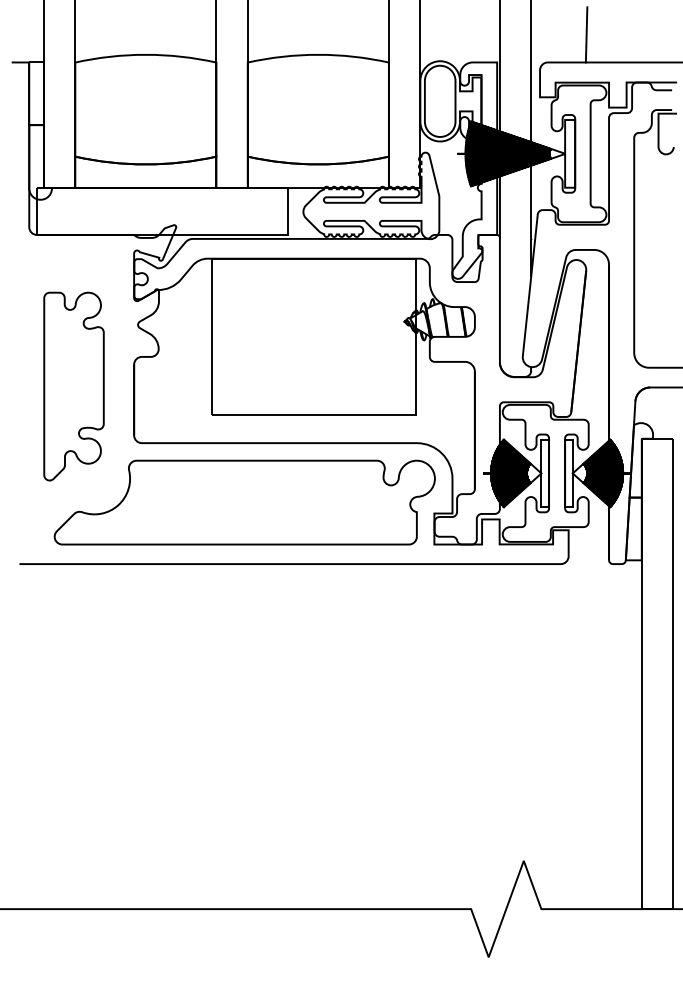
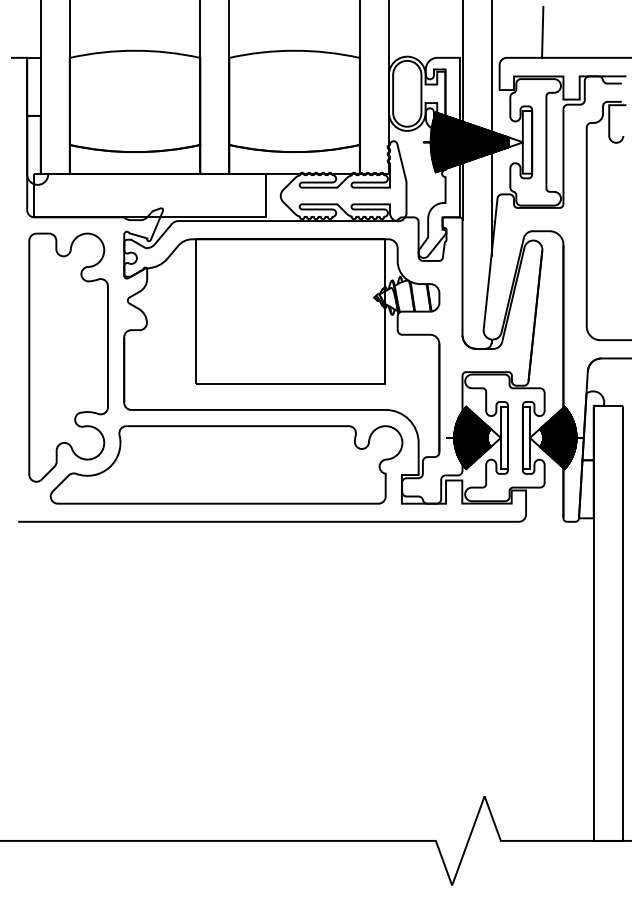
part: (73, 386) -> (68, 357), size x1.43

